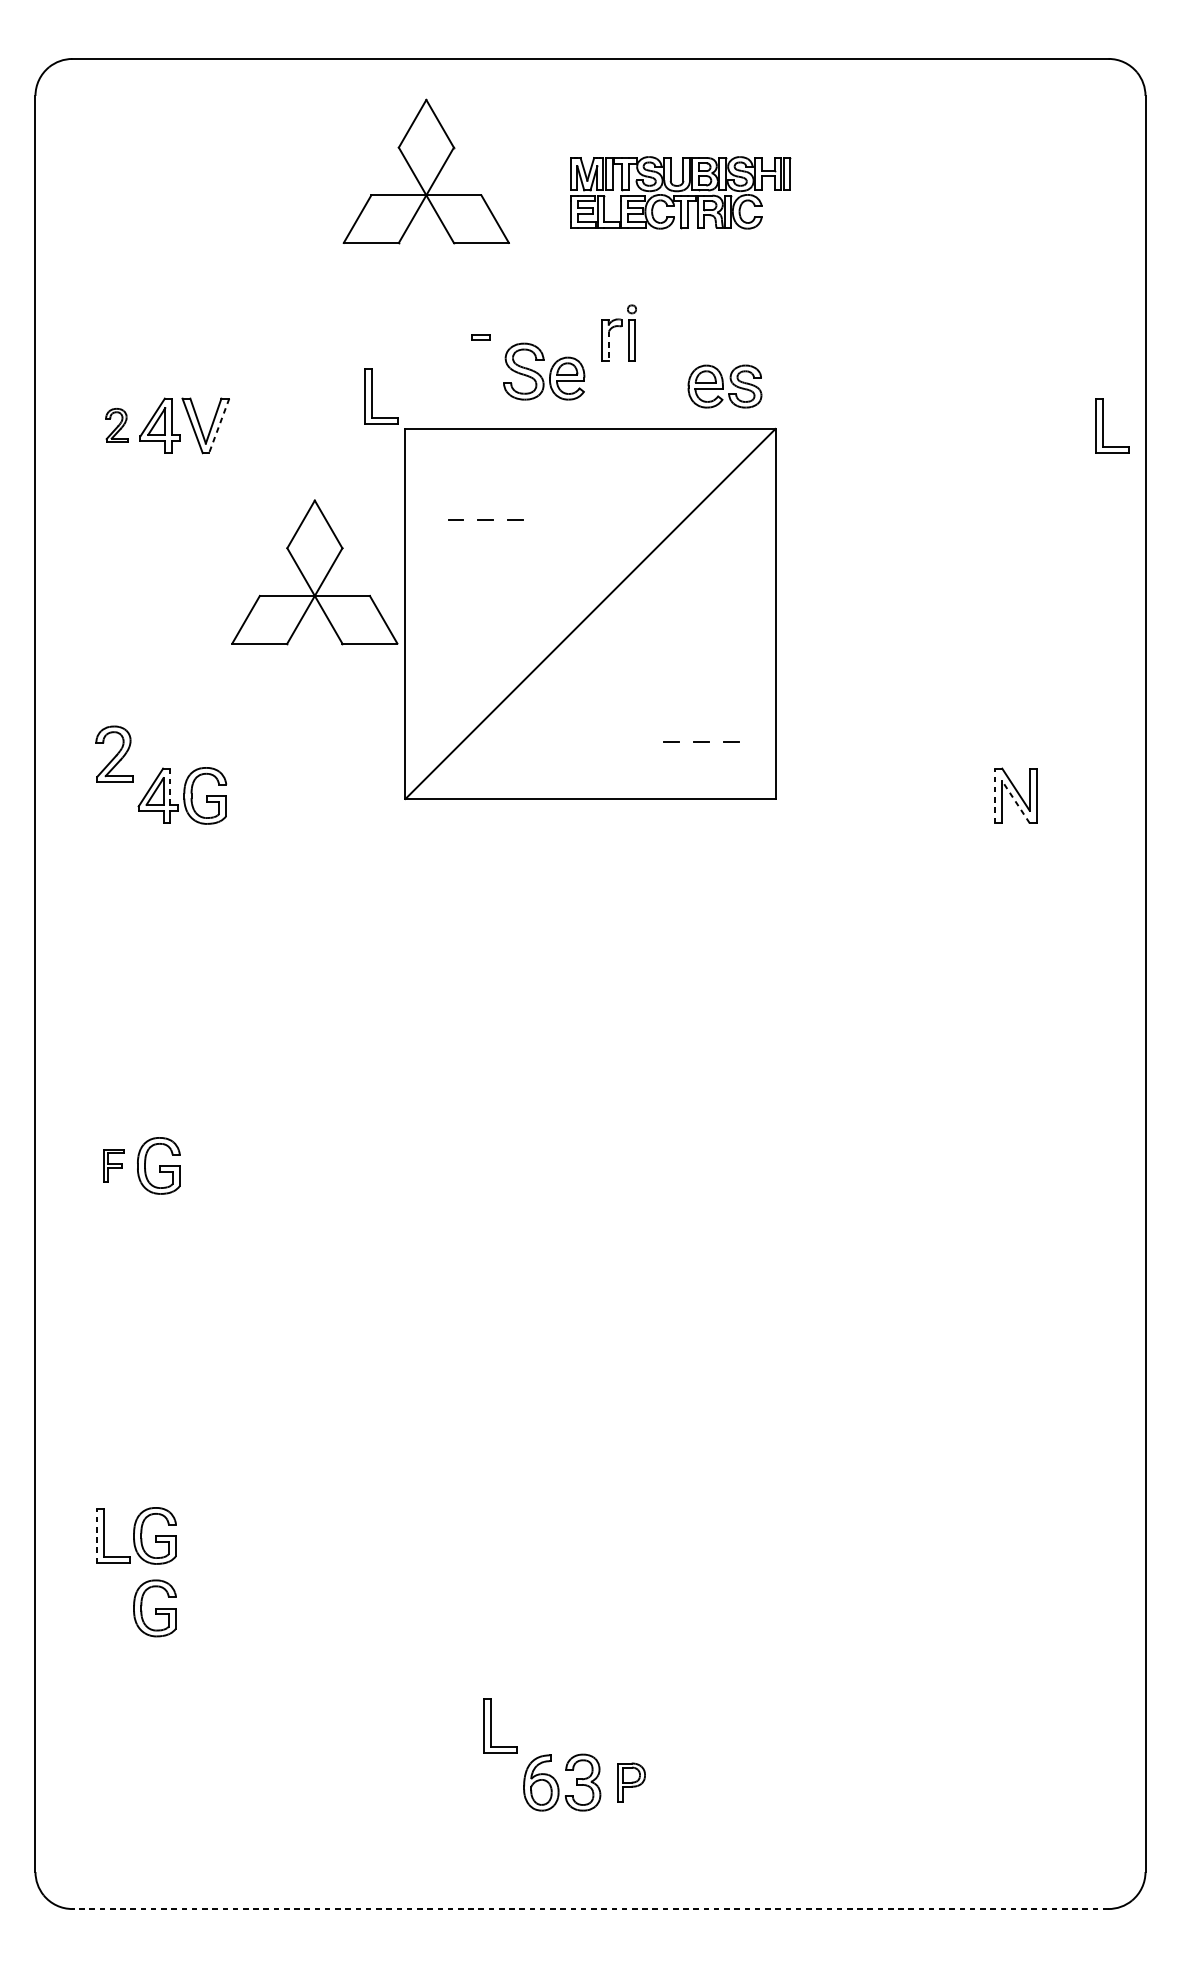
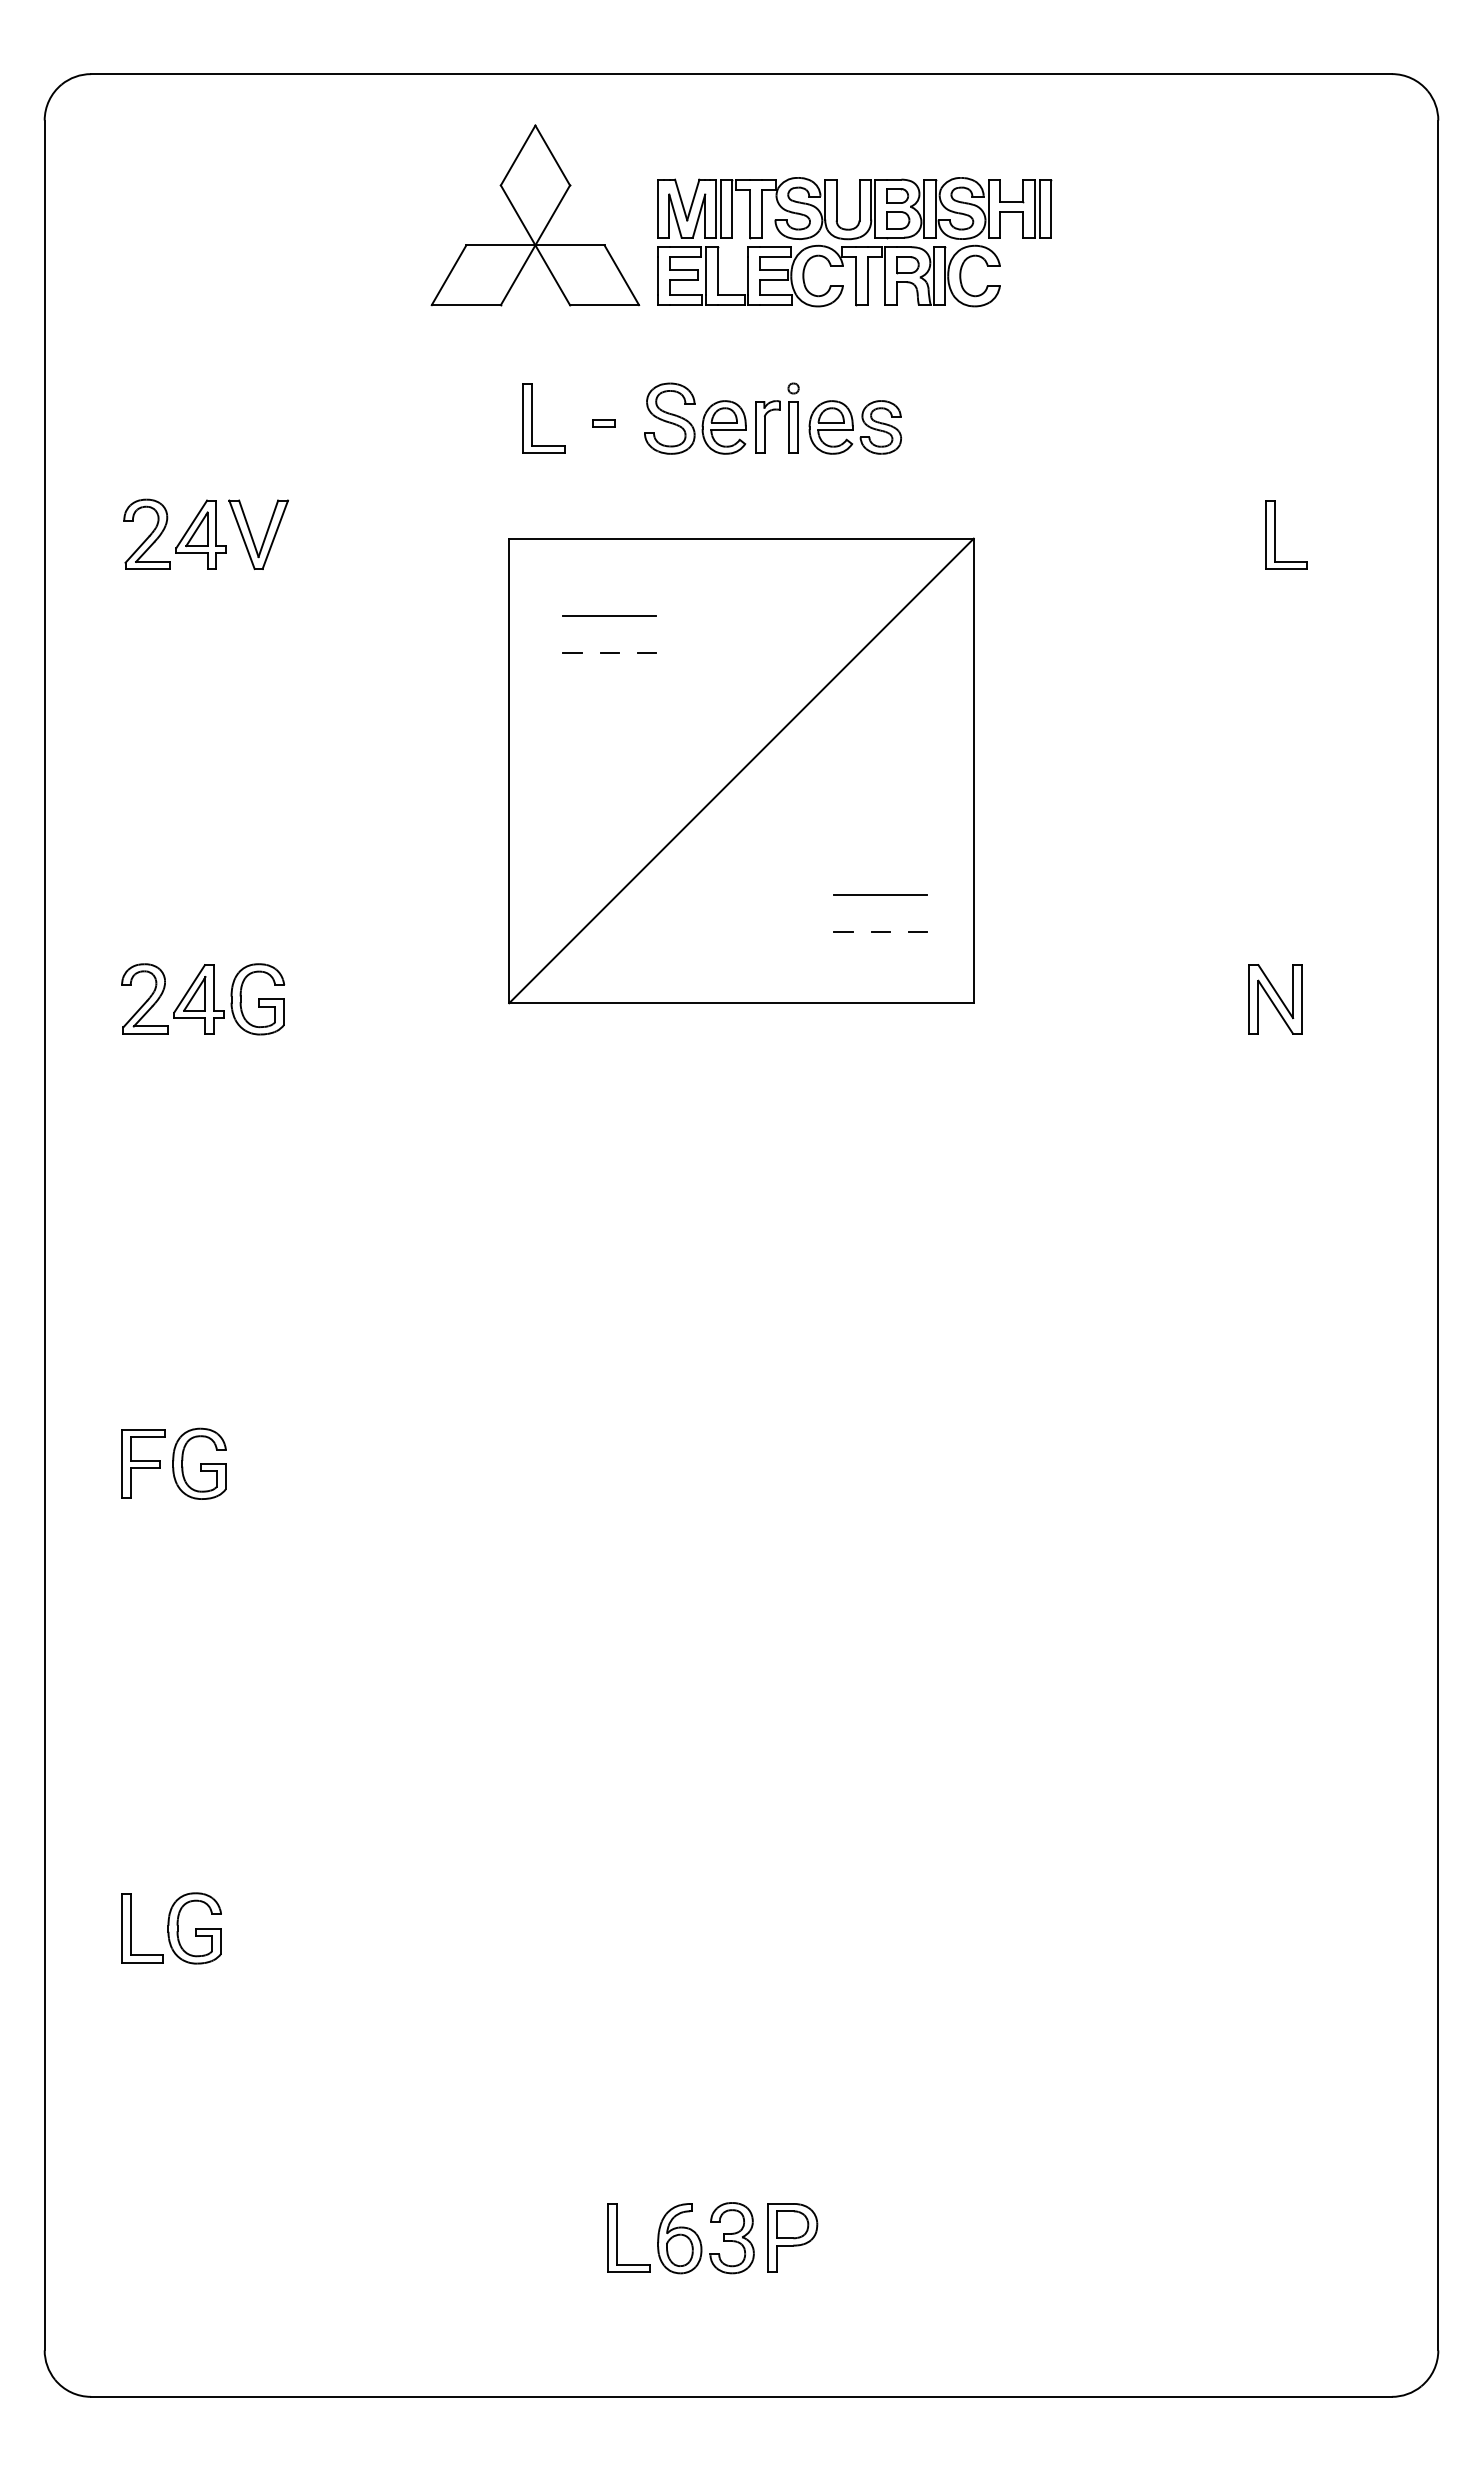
part: (680, 193) -> (854, 242), size x1.43
line: (608, 346) -> (764, 435), dashed -> solid
part: (540, 374) -> (690, 422), moved
part: (724, 386) -> (854, 427), moved
part: (372, 396) -> (532, 418), moved
part: (116, 424) -> (146, 533), size x1.67
part: (1103, 425) -> (1275, 534), moved
line: (219, 426) -> (275, 535), dashed -> solid
line: (485, 490) -> (609, 616), added
part: (314, 572) -> (395, 718), removed
line: (701, 712) -> (880, 894), added
part: (114, 753) -> (144, 998), moved
line: (170, 786) -> (214, 987), dashed -> solid
line: (995, 795) -> (1249, 998), dashed -> solid
line: (1015, 802) -> (1275, 1007), dashed -> solid
part: (114, 1165) -> (143, 1463), size x1.67
line: (96, 1535) -> (121, 1927), dashed -> solid
part: (154, 1608) -> (194, 2019), removed
part: (491, 1725) -> (617, 2237), moved
part: (631, 1782) -> (792, 2237), size x1.43
line: (589, 1908) -> (740, 2396), dashed -> solid

